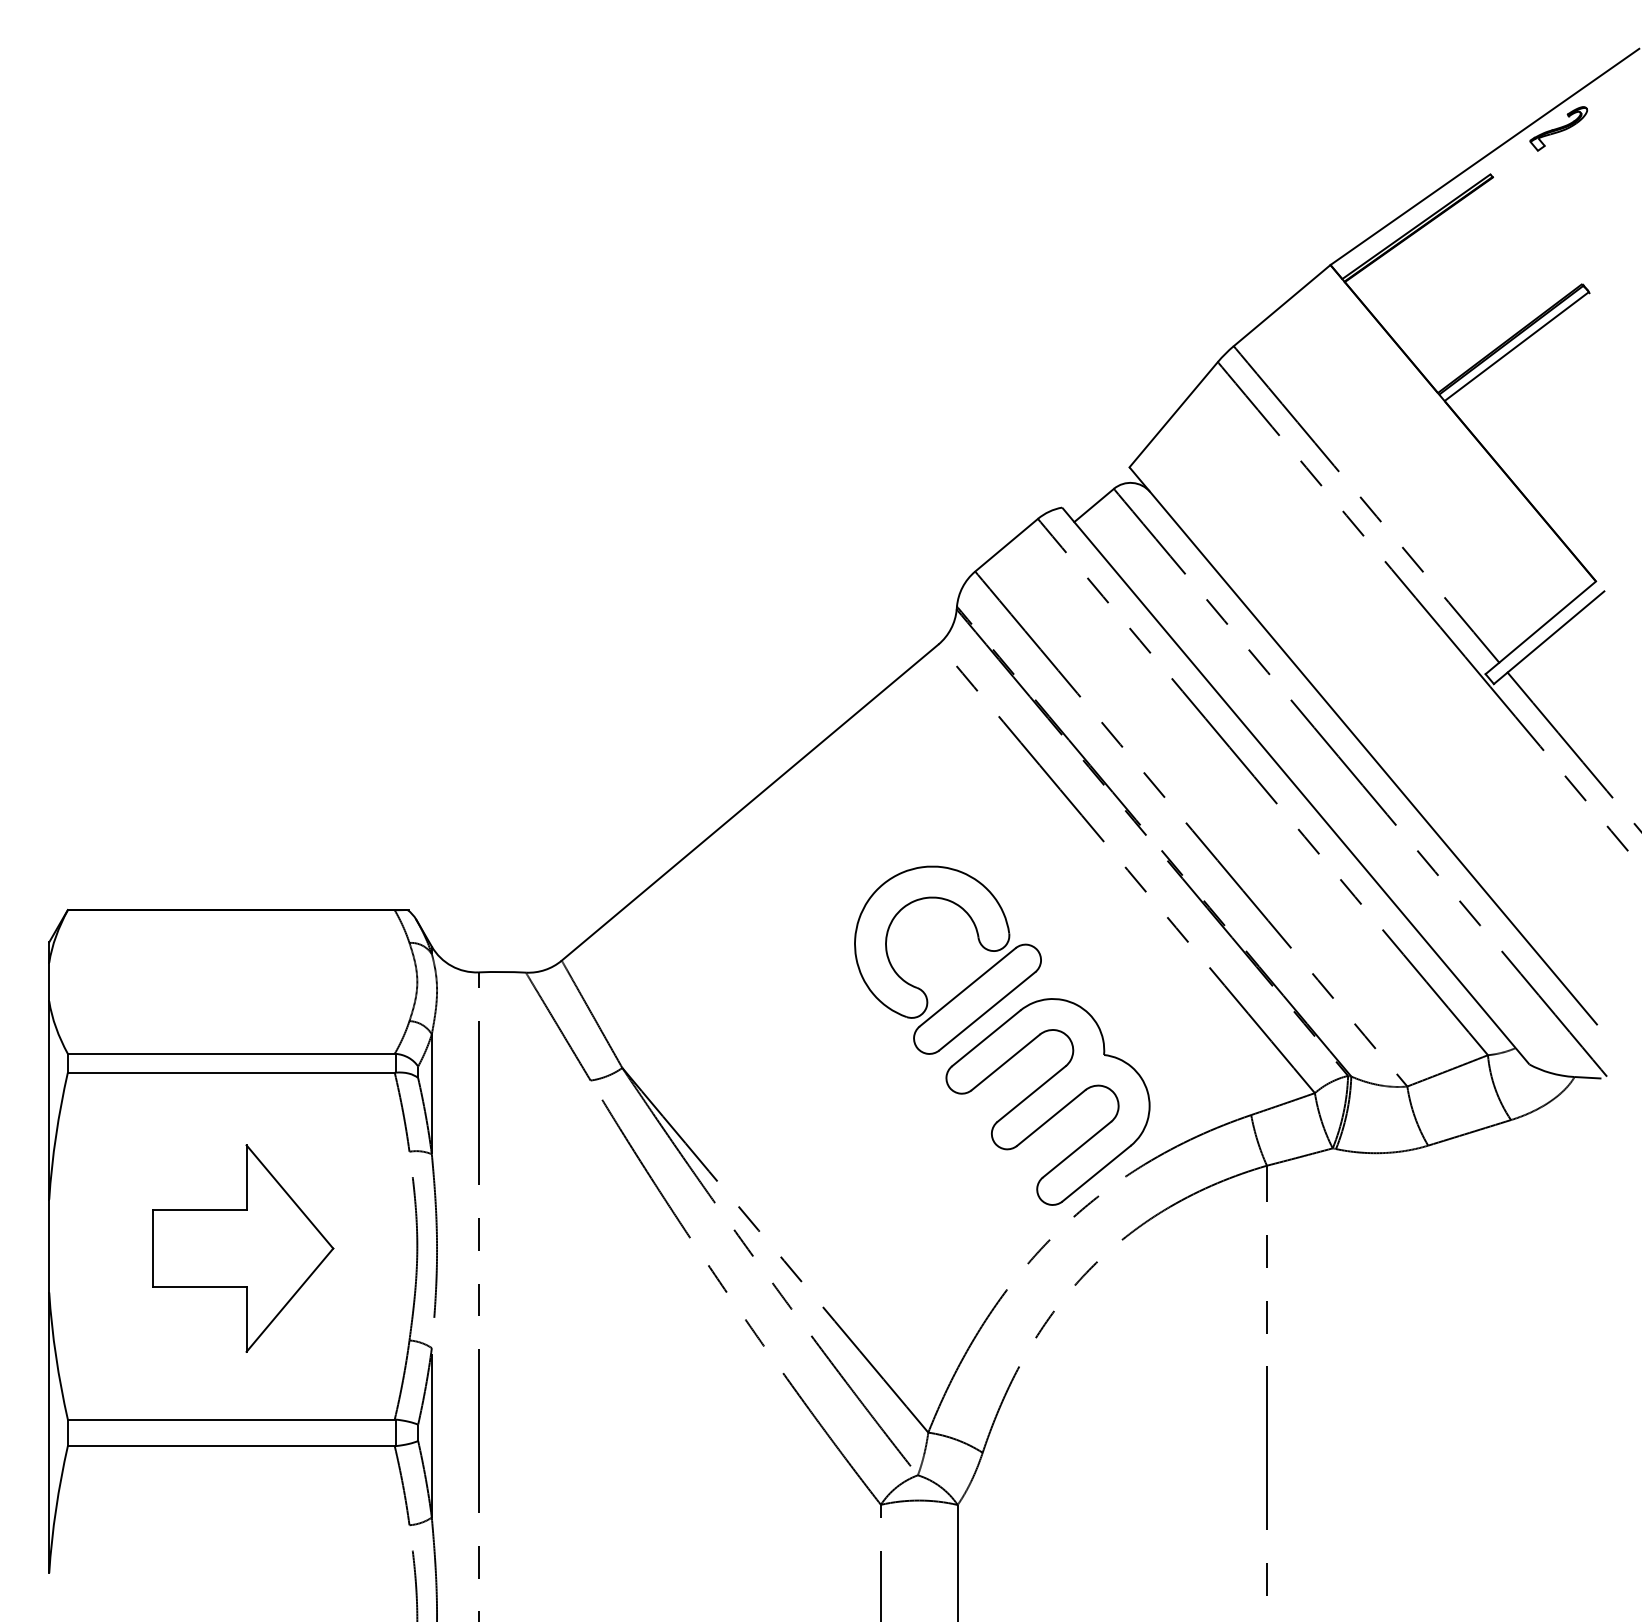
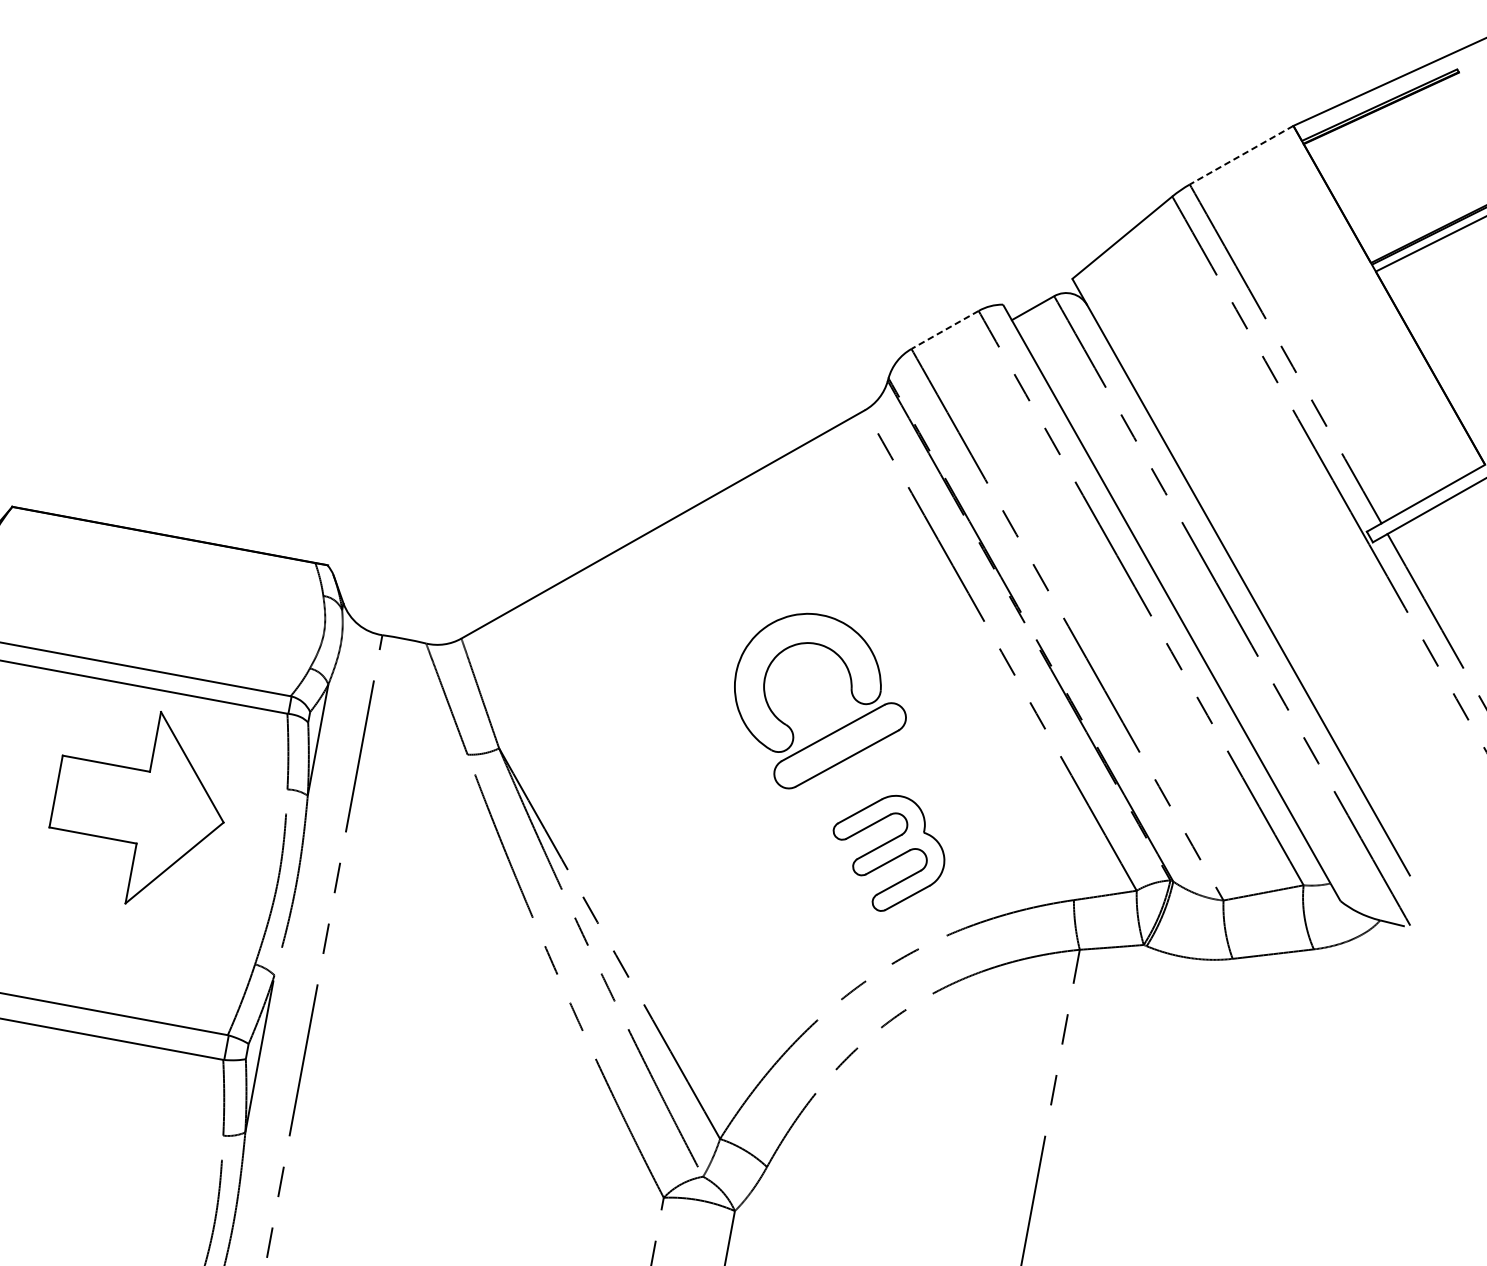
line: (1281, 305) -> (1241, 154), solid -> dashed
line: (1006, 545) -> (944, 330), solid -> dashed
part: (1047, 1101) -> (887, 852), size x0.6
part: (243, 1248) -> (140, 807), moved

